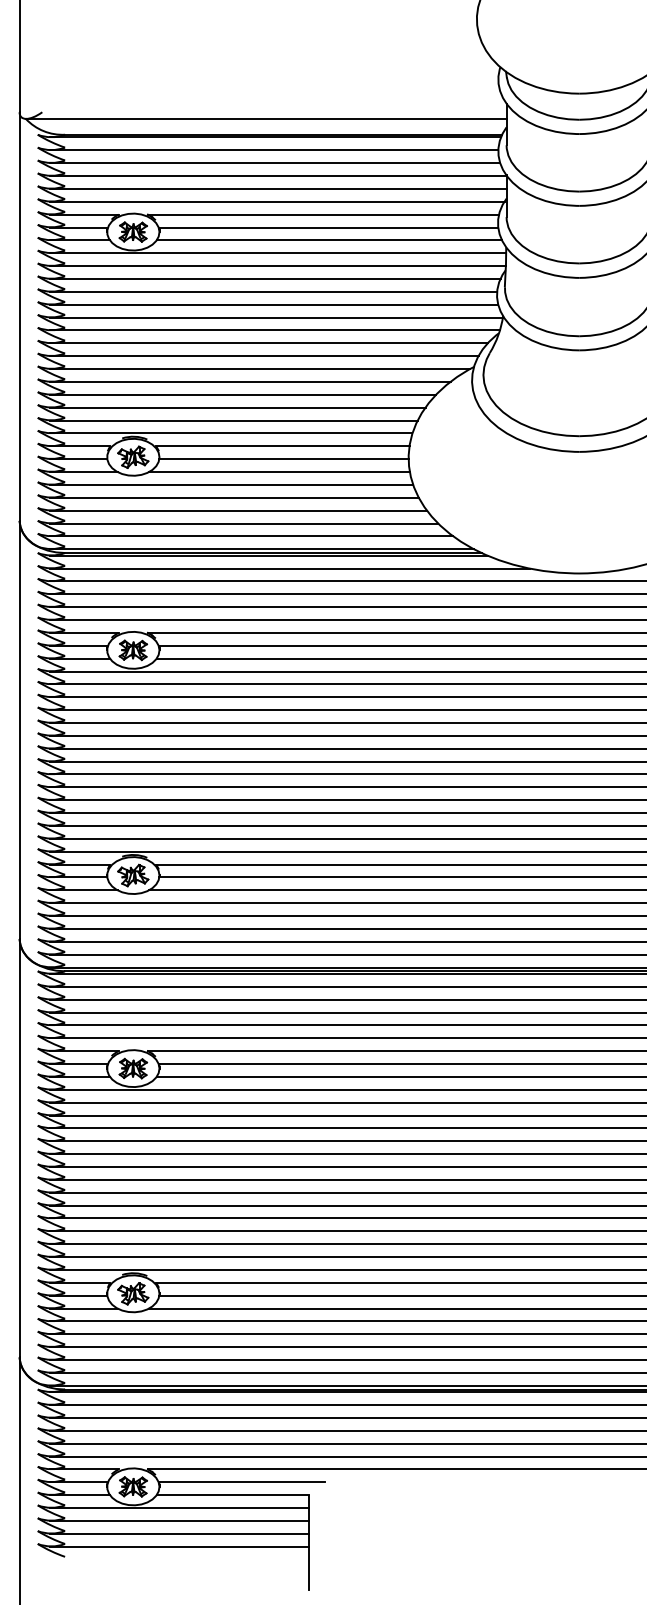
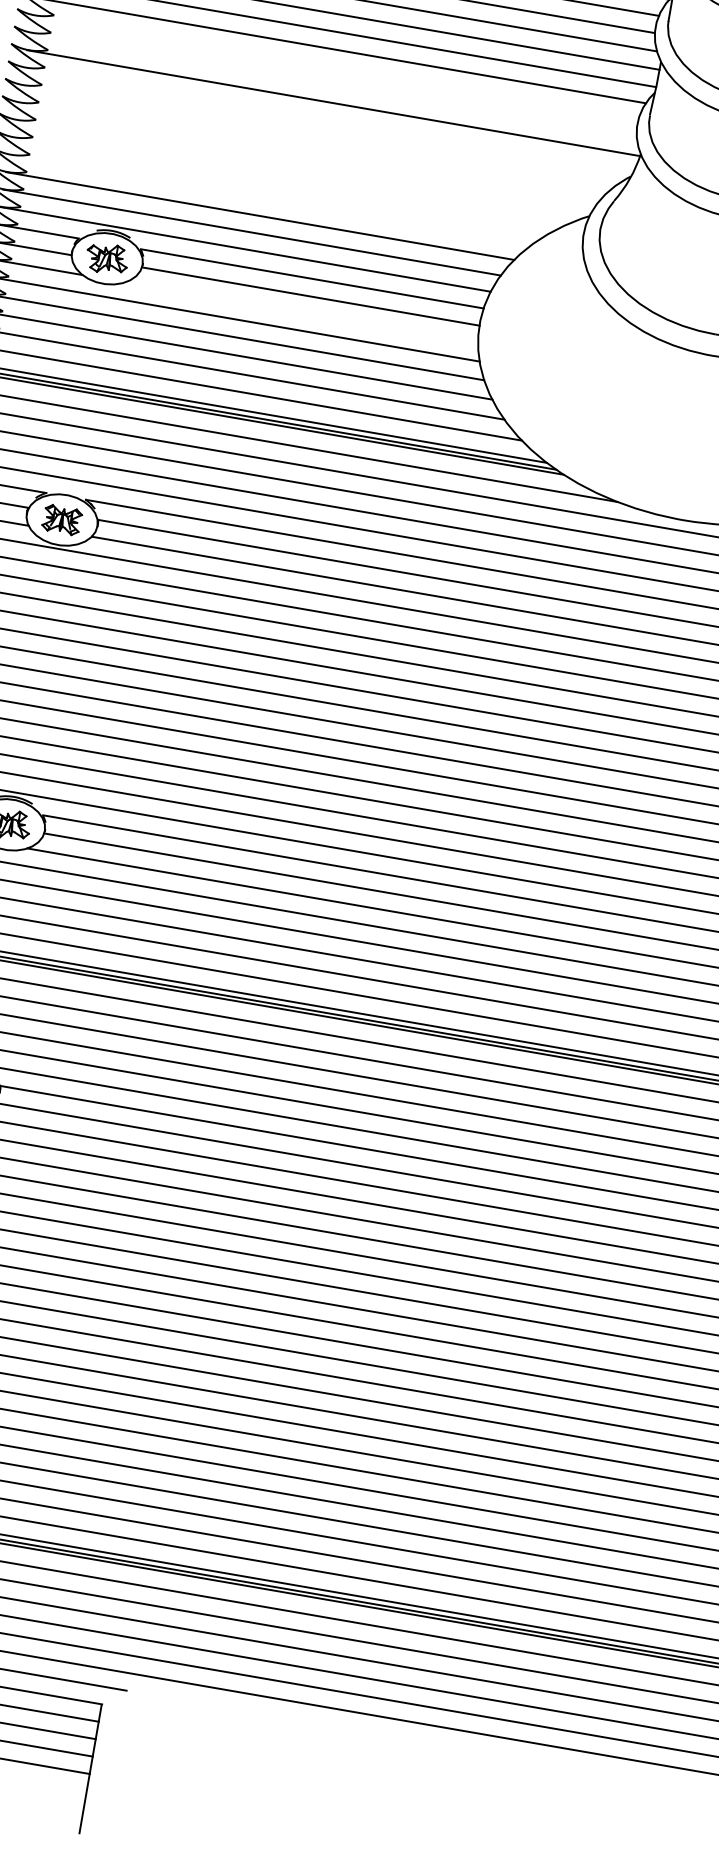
line: (273, 291) -> (335, 67), removed
line: (274, 304) -> (334, 84), removed
line: (274, 330) -> (327, 120), removed
line: (268, 343) -> (316, 136), removed
line: (264, 356) -> (308, 153), removed
line: (259, 369) -> (298, 169), removed
line: (250, 381) -> (283, 183), removed
line: (243, 394) -> (271, 199), removed
line: (279, 472) -> (301, 313), removed

